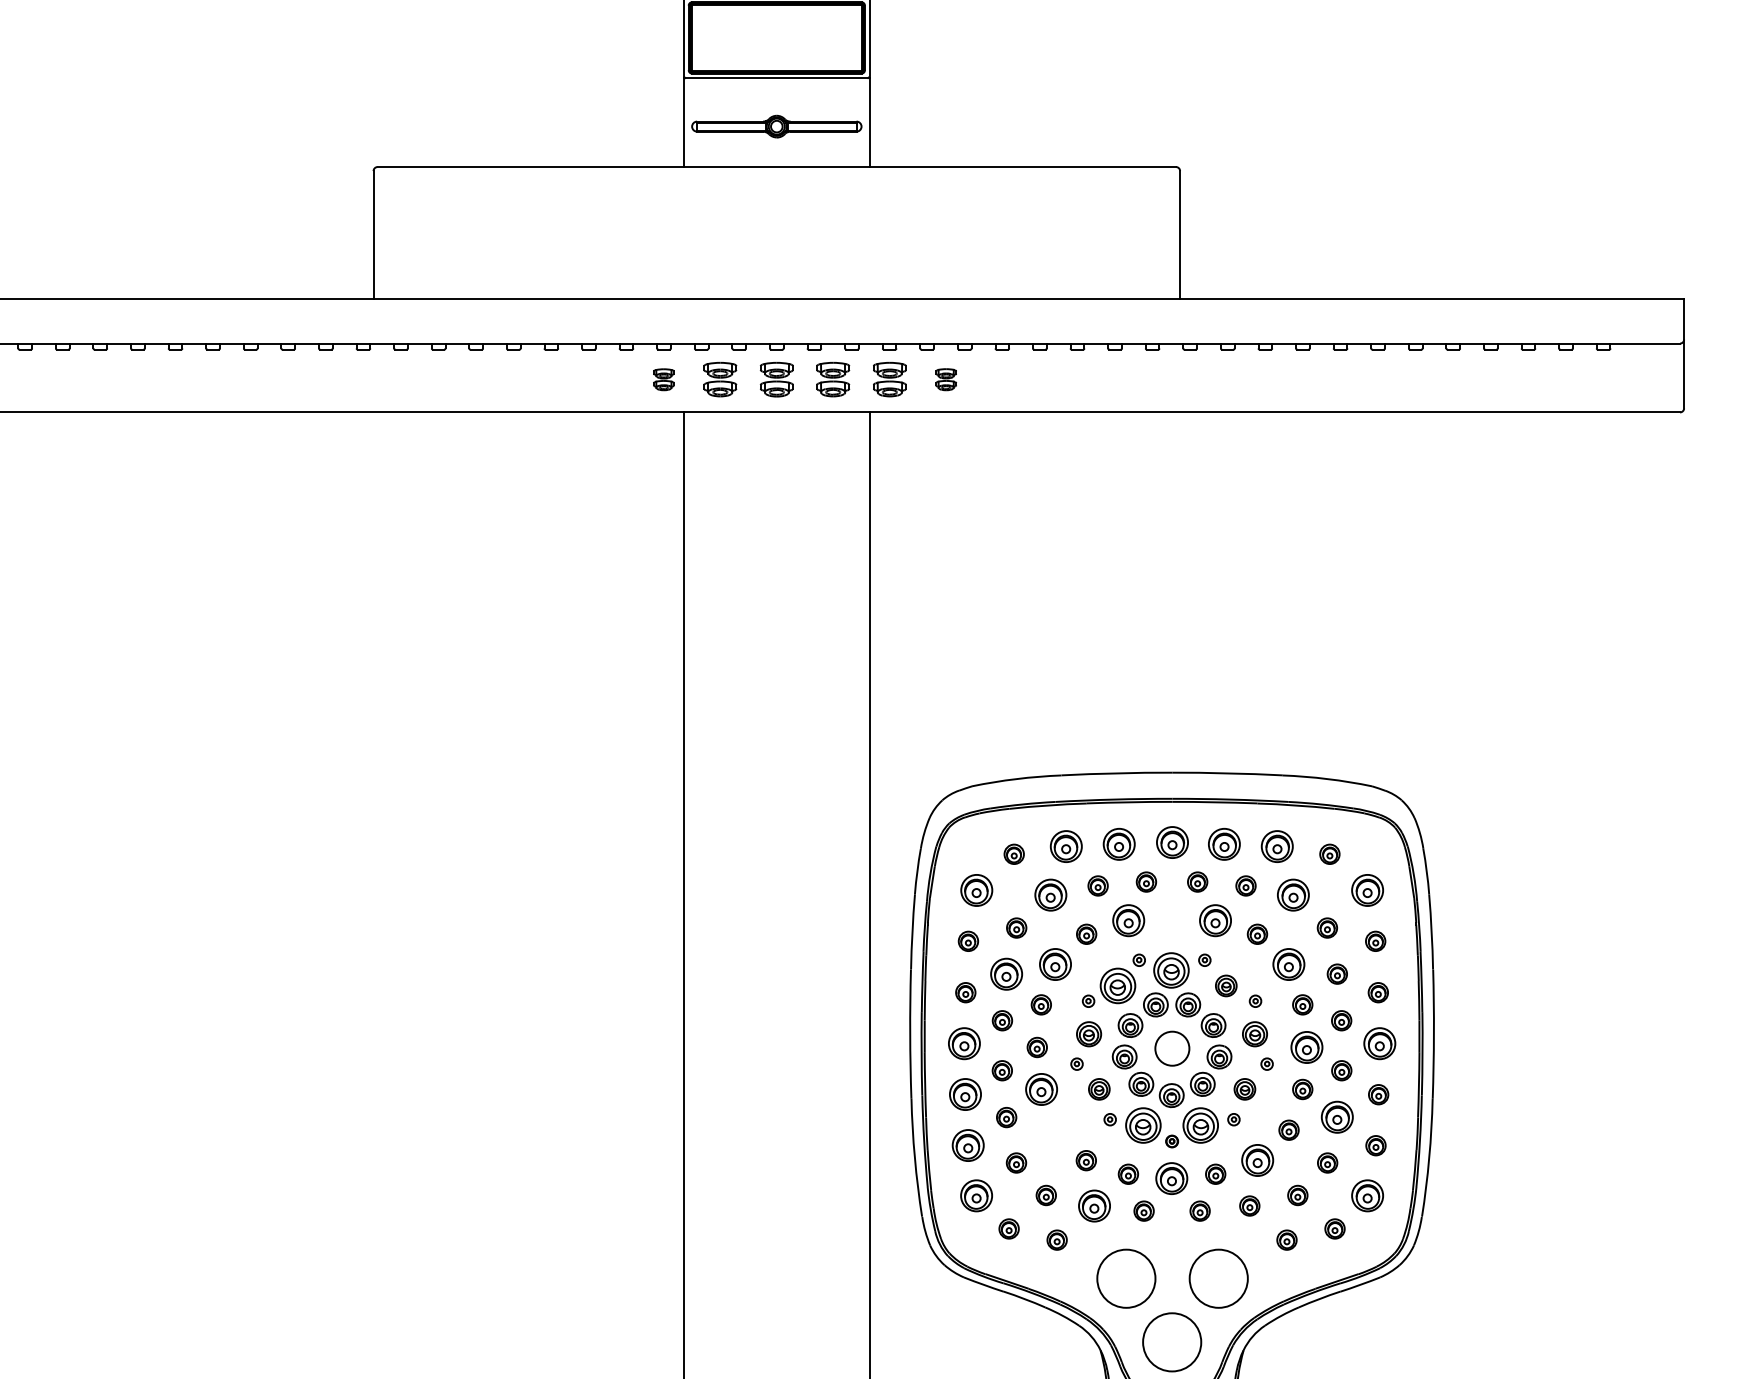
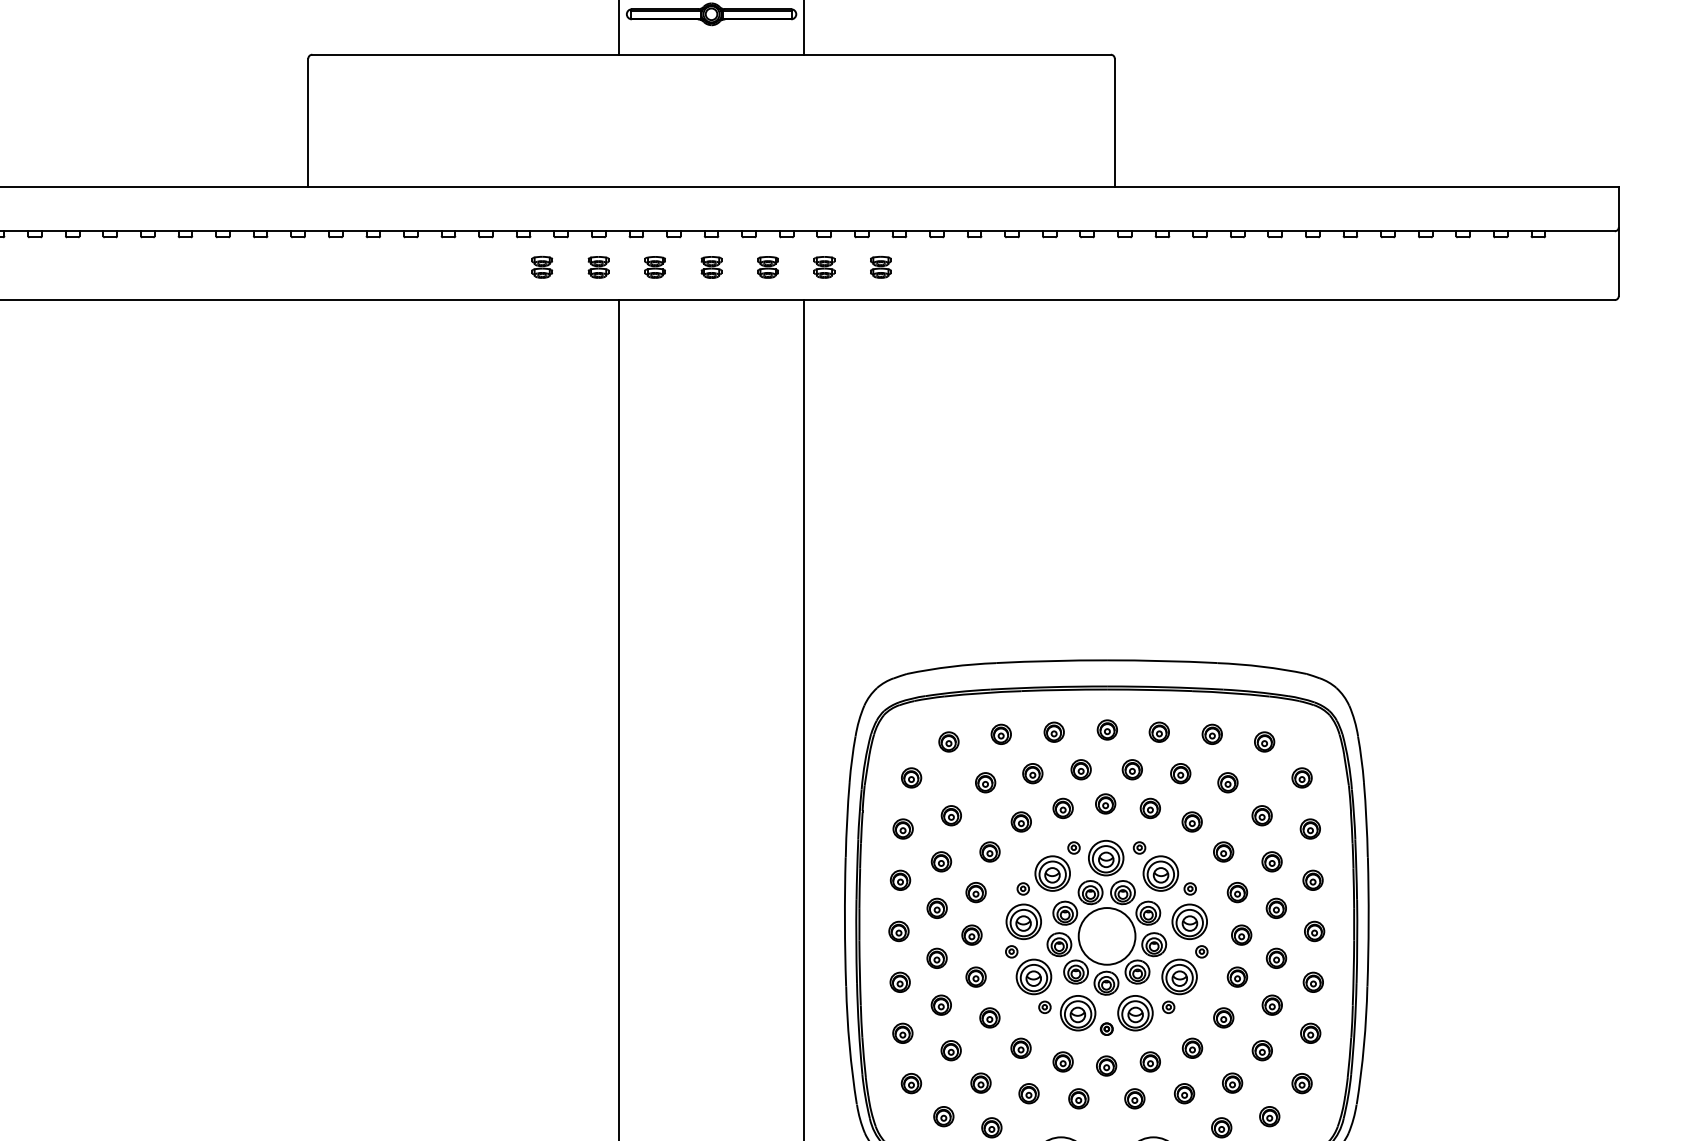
part: (607, 379) -> (542, 267), added
part: (720, 379) -> (655, 267), size x0.62
part: (776, 379) -> (711, 267), size x0.62
part: (833, 379) -> (768, 267), size x0.62
part: (889, 379) -> (824, 267), size x0.62
part: (1172, 841) -> (1107, 729), size x0.62
part: (1119, 844) -> (1054, 732), size x0.62
part: (1224, 844) -> (1159, 732), size x0.62
part: (1066, 846) -> (1001, 734), size x0.62
part: (1277, 846) -> (1212, 734), size x0.62
part: (976, 889) -> (911, 777), size x0.62
part: (1366, 889) -> (1301, 777), size x0.62
part: (1050, 894) -> (985, 782), size x0.62
part: (1292, 894) -> (1227, 782), size x0.62
part: (1170, 915) -> (1105, 803), added
part: (1127, 920) -> (1062, 808), size x0.62
part: (1215, 920) -> (1150, 808), size x0.62
part: (1054, 963) -> (989, 851), size x0.62
part: (1288, 963) -> (1223, 851), size x0.62
part: (1006, 973) -> (941, 861), size x0.62
part: (1226, 985) -> (1161, 873), size x1.67
part: (1088, 1034) -> (1023, 922), size x1.43
part: (1254, 1034) -> (1189, 922), size x1.43
part: (963, 1043) -> (898, 931), size x0.62
part: (1379, 1043) -> (1314, 931), size x0.62
part: (1306, 1047) -> (1241, 935), size x0.62
circle: (1172, 1048) -> (1107, 936), size x1.67
part: (1040, 1089) -> (975, 977), size x0.62
part: (1099, 1089) -> (1034, 977), size x1.67
part: (1244, 1089) -> (1179, 977), size x1.67
part: (965, 1094) -> (900, 982), size x0.62
part: (1337, 1117) -> (1272, 1005), size x0.62
part: (1054, 1129) -> (989, 1017), added
part: (967, 1145) -> (902, 1033), size x0.62
part: (1257, 1160) -> (1192, 1048), size x0.62
part: (1171, 1177) -> (1106, 1065), size x0.62
part: (976, 1195) -> (911, 1083), size x0.62
part: (1366, 1195) -> (1301, 1083), size x0.62
part: (1093, 1205) -> (1028, 1093), size x0.62

